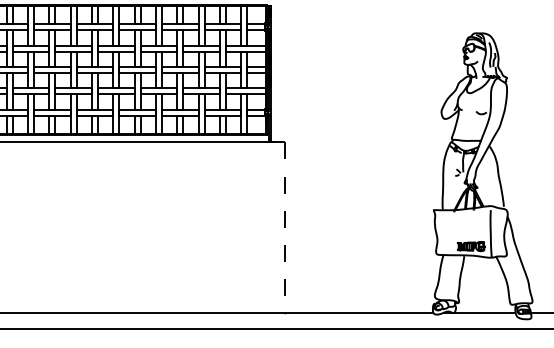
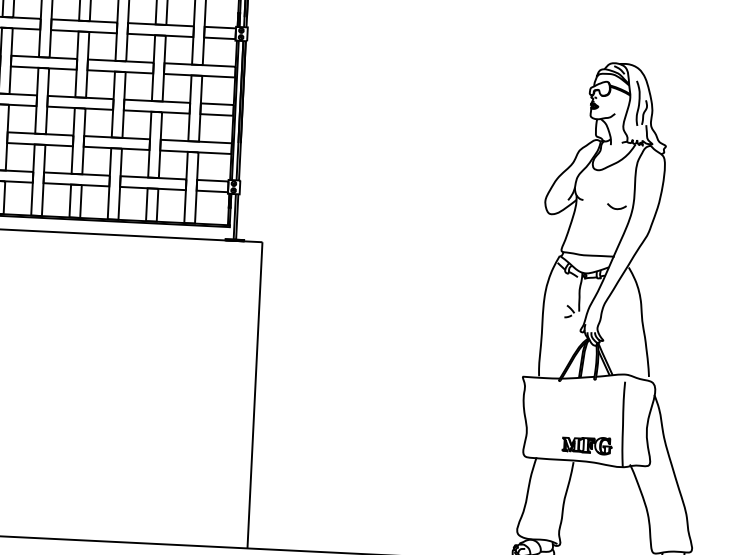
line: (285, 228) -> (255, 396), dashed -> solid

